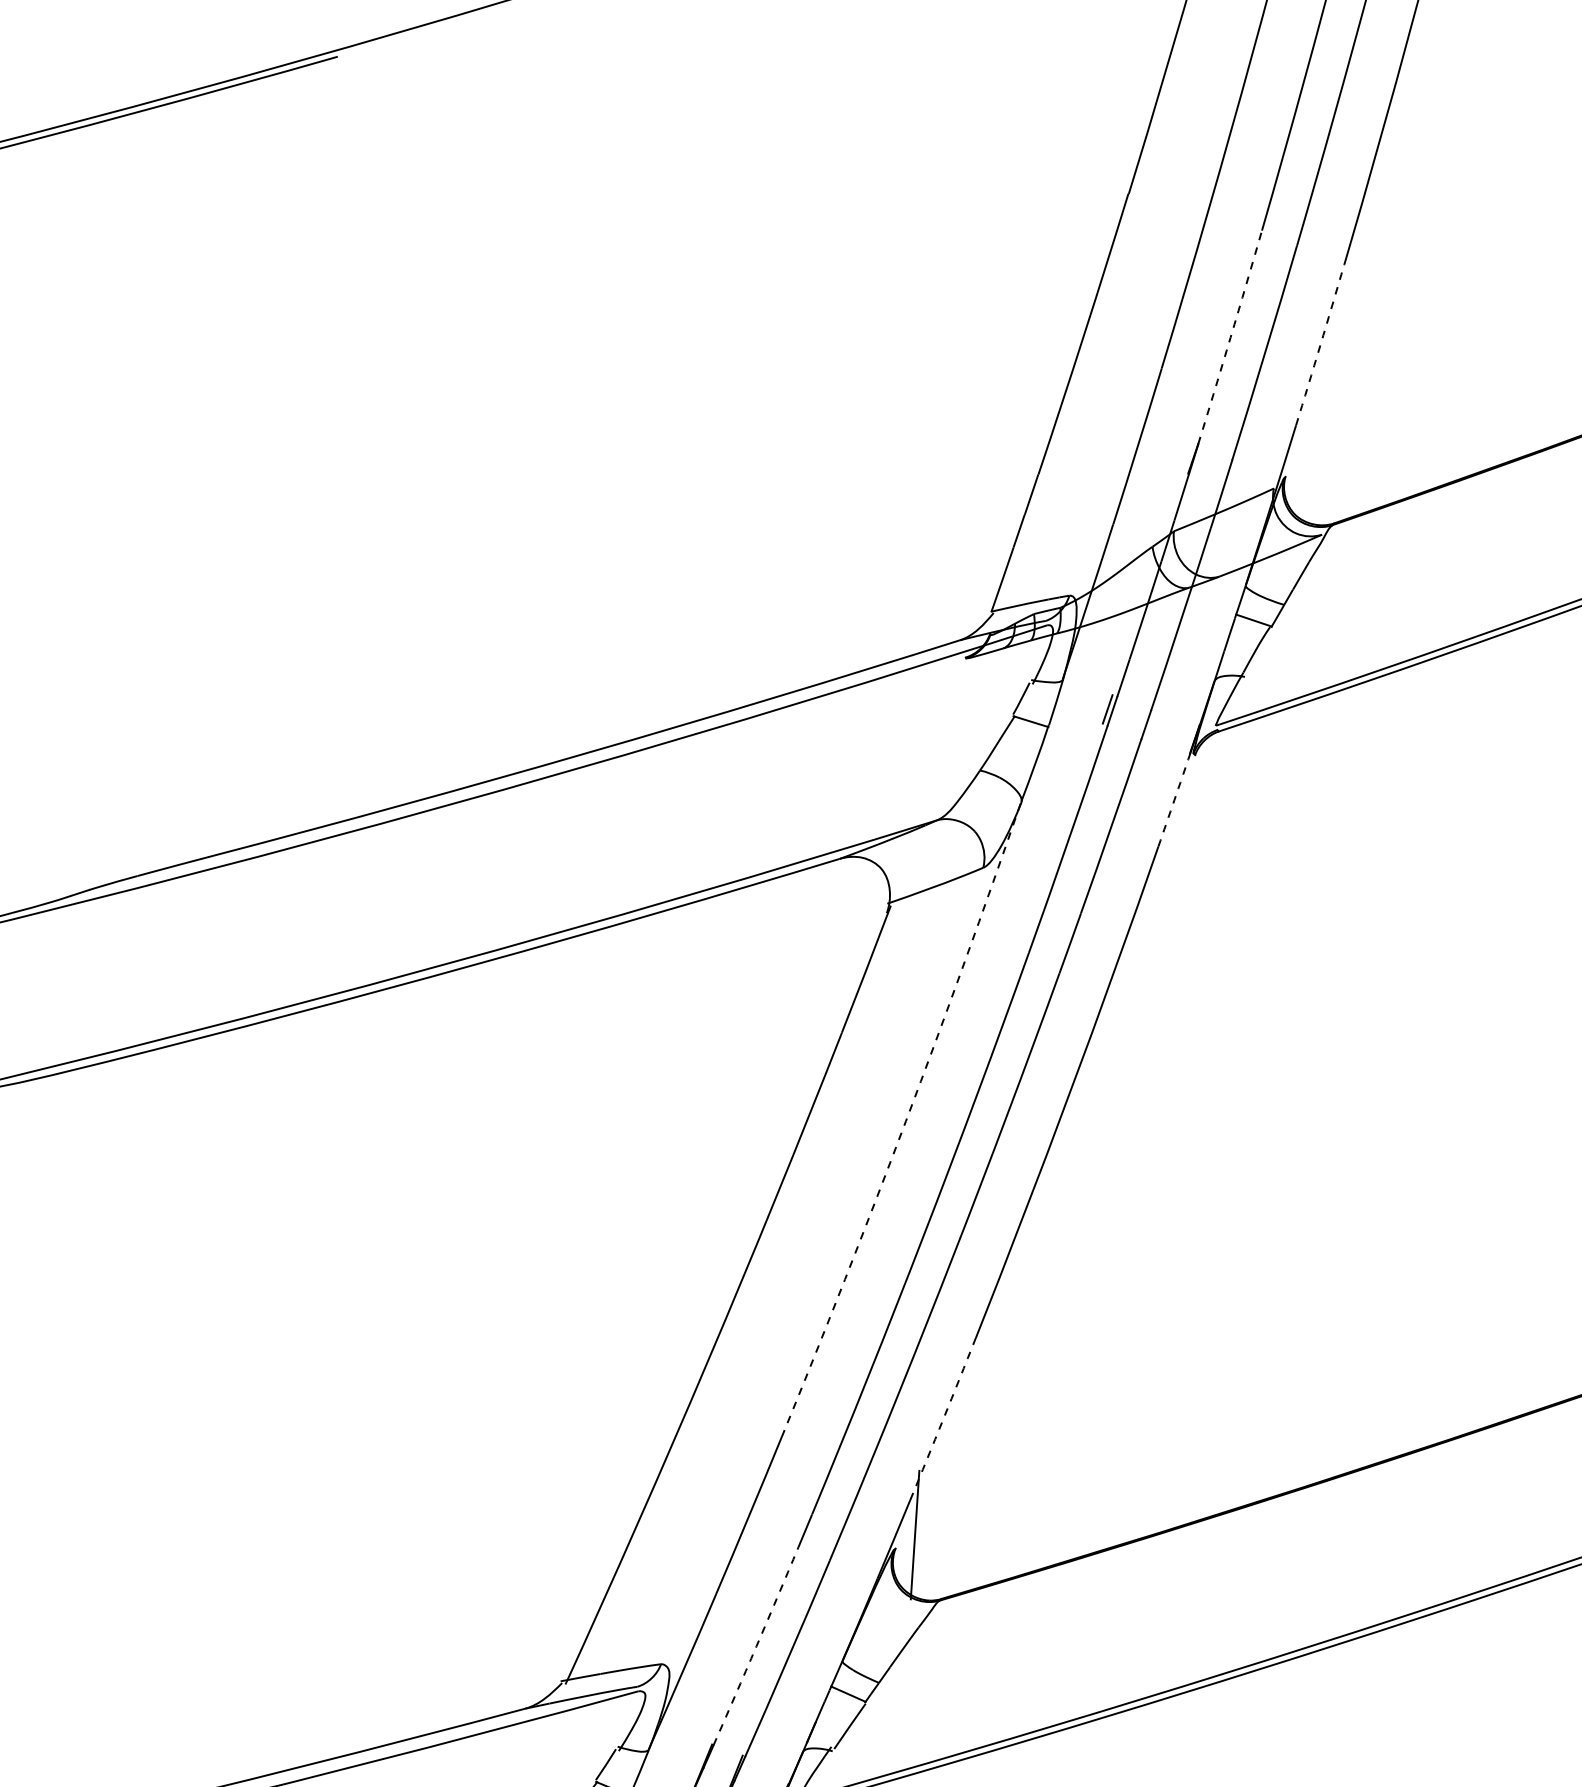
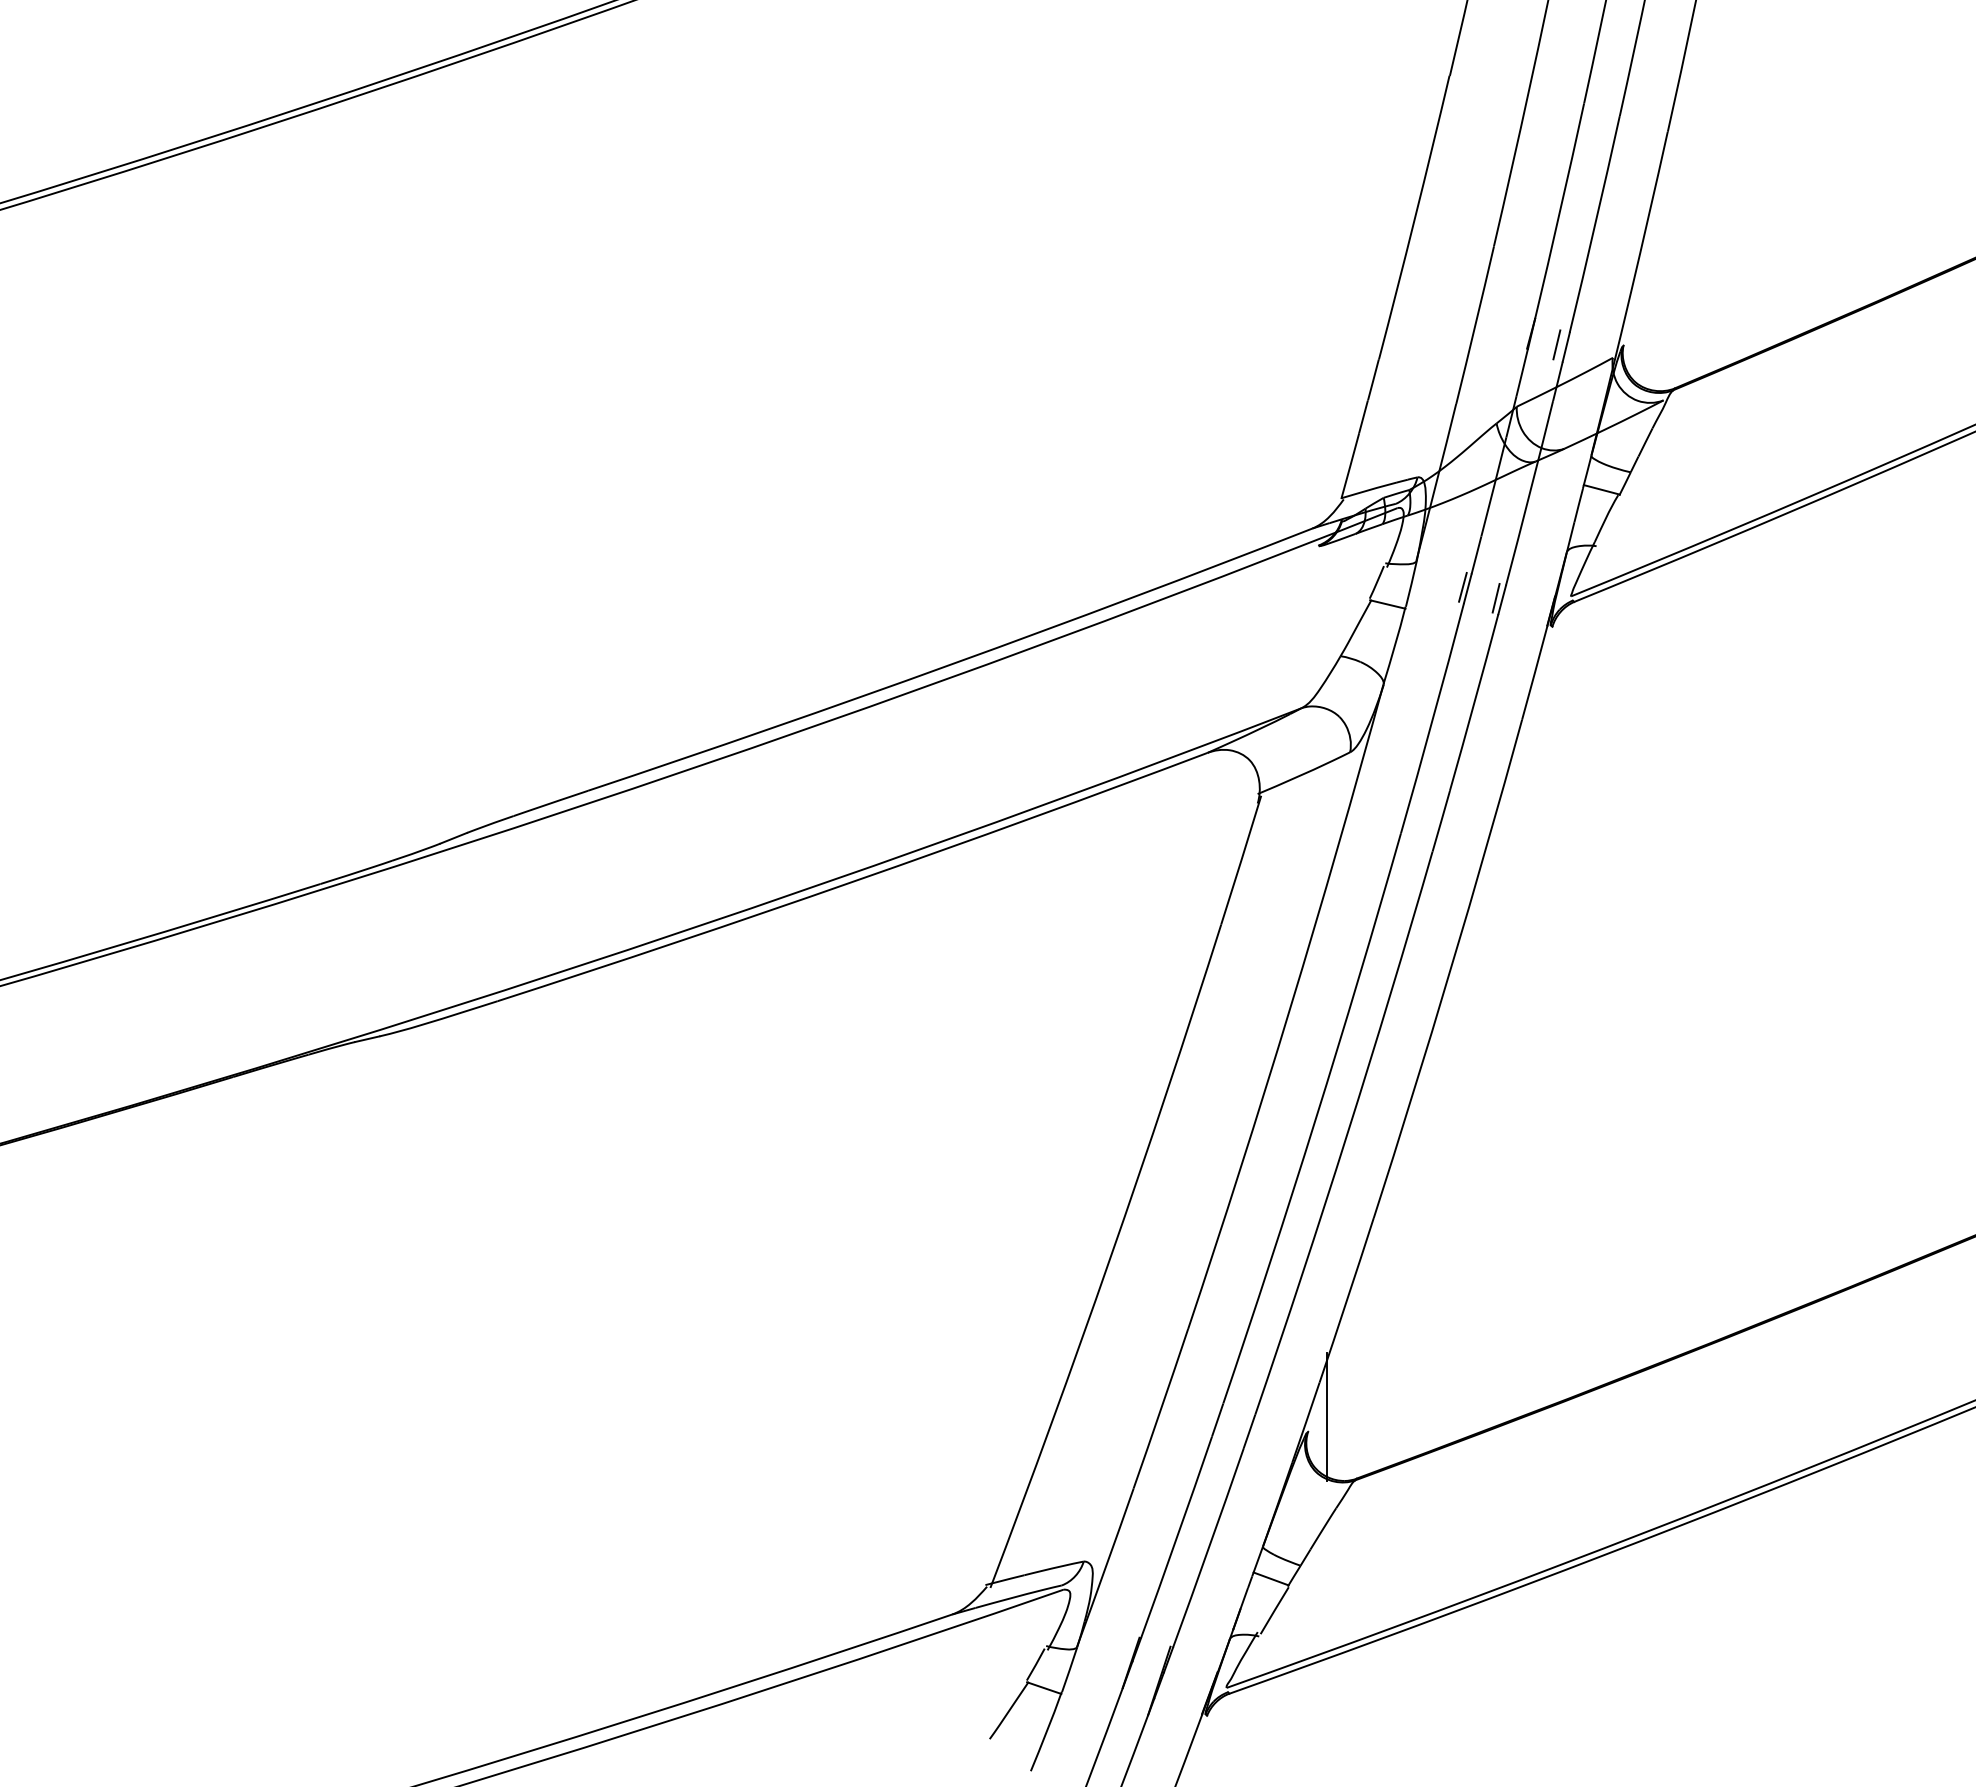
arc: (1230, 337) -> (1560, 211), dashed -> solid
arc: (1320, 344) -> (1649, 212), dashed -> solid
line: (1218, 471) -> (1556, 344), added
line: (1139, 722) -> (1495, 598), added
arc: (1174, 799) -> (1534, 672), dashed -> solid
arc: (906, 1121) -> (1290, 1008), dashed -> solid
arc: (942, 1419) -> (1346, 1300), dashed -> solid
arc: (756, 1646) -> (1176, 1537), dashed -> solid

